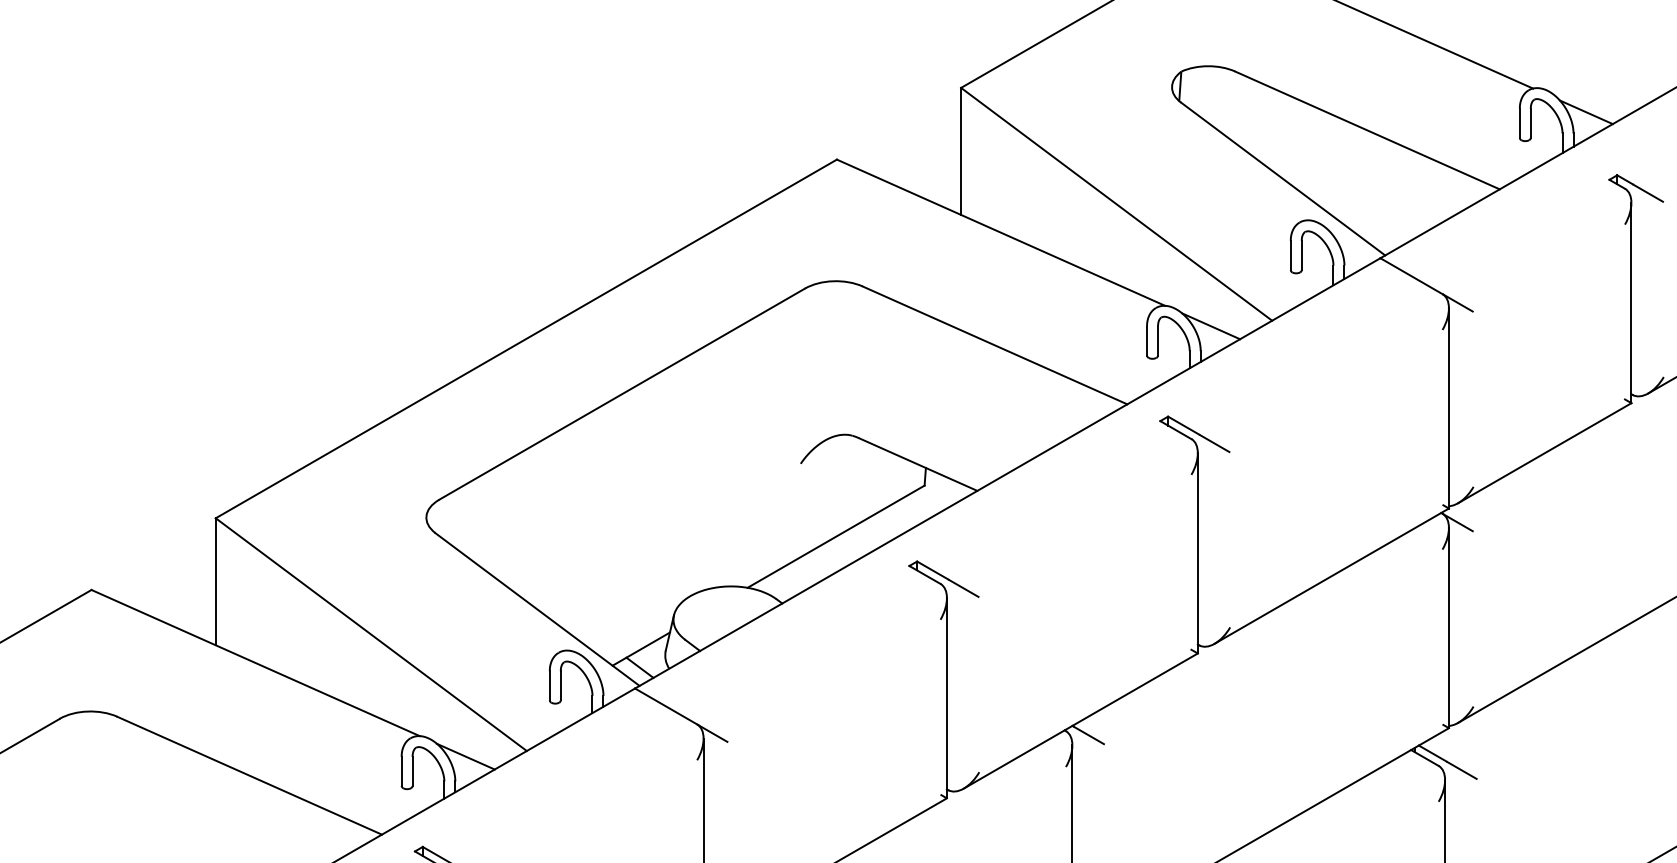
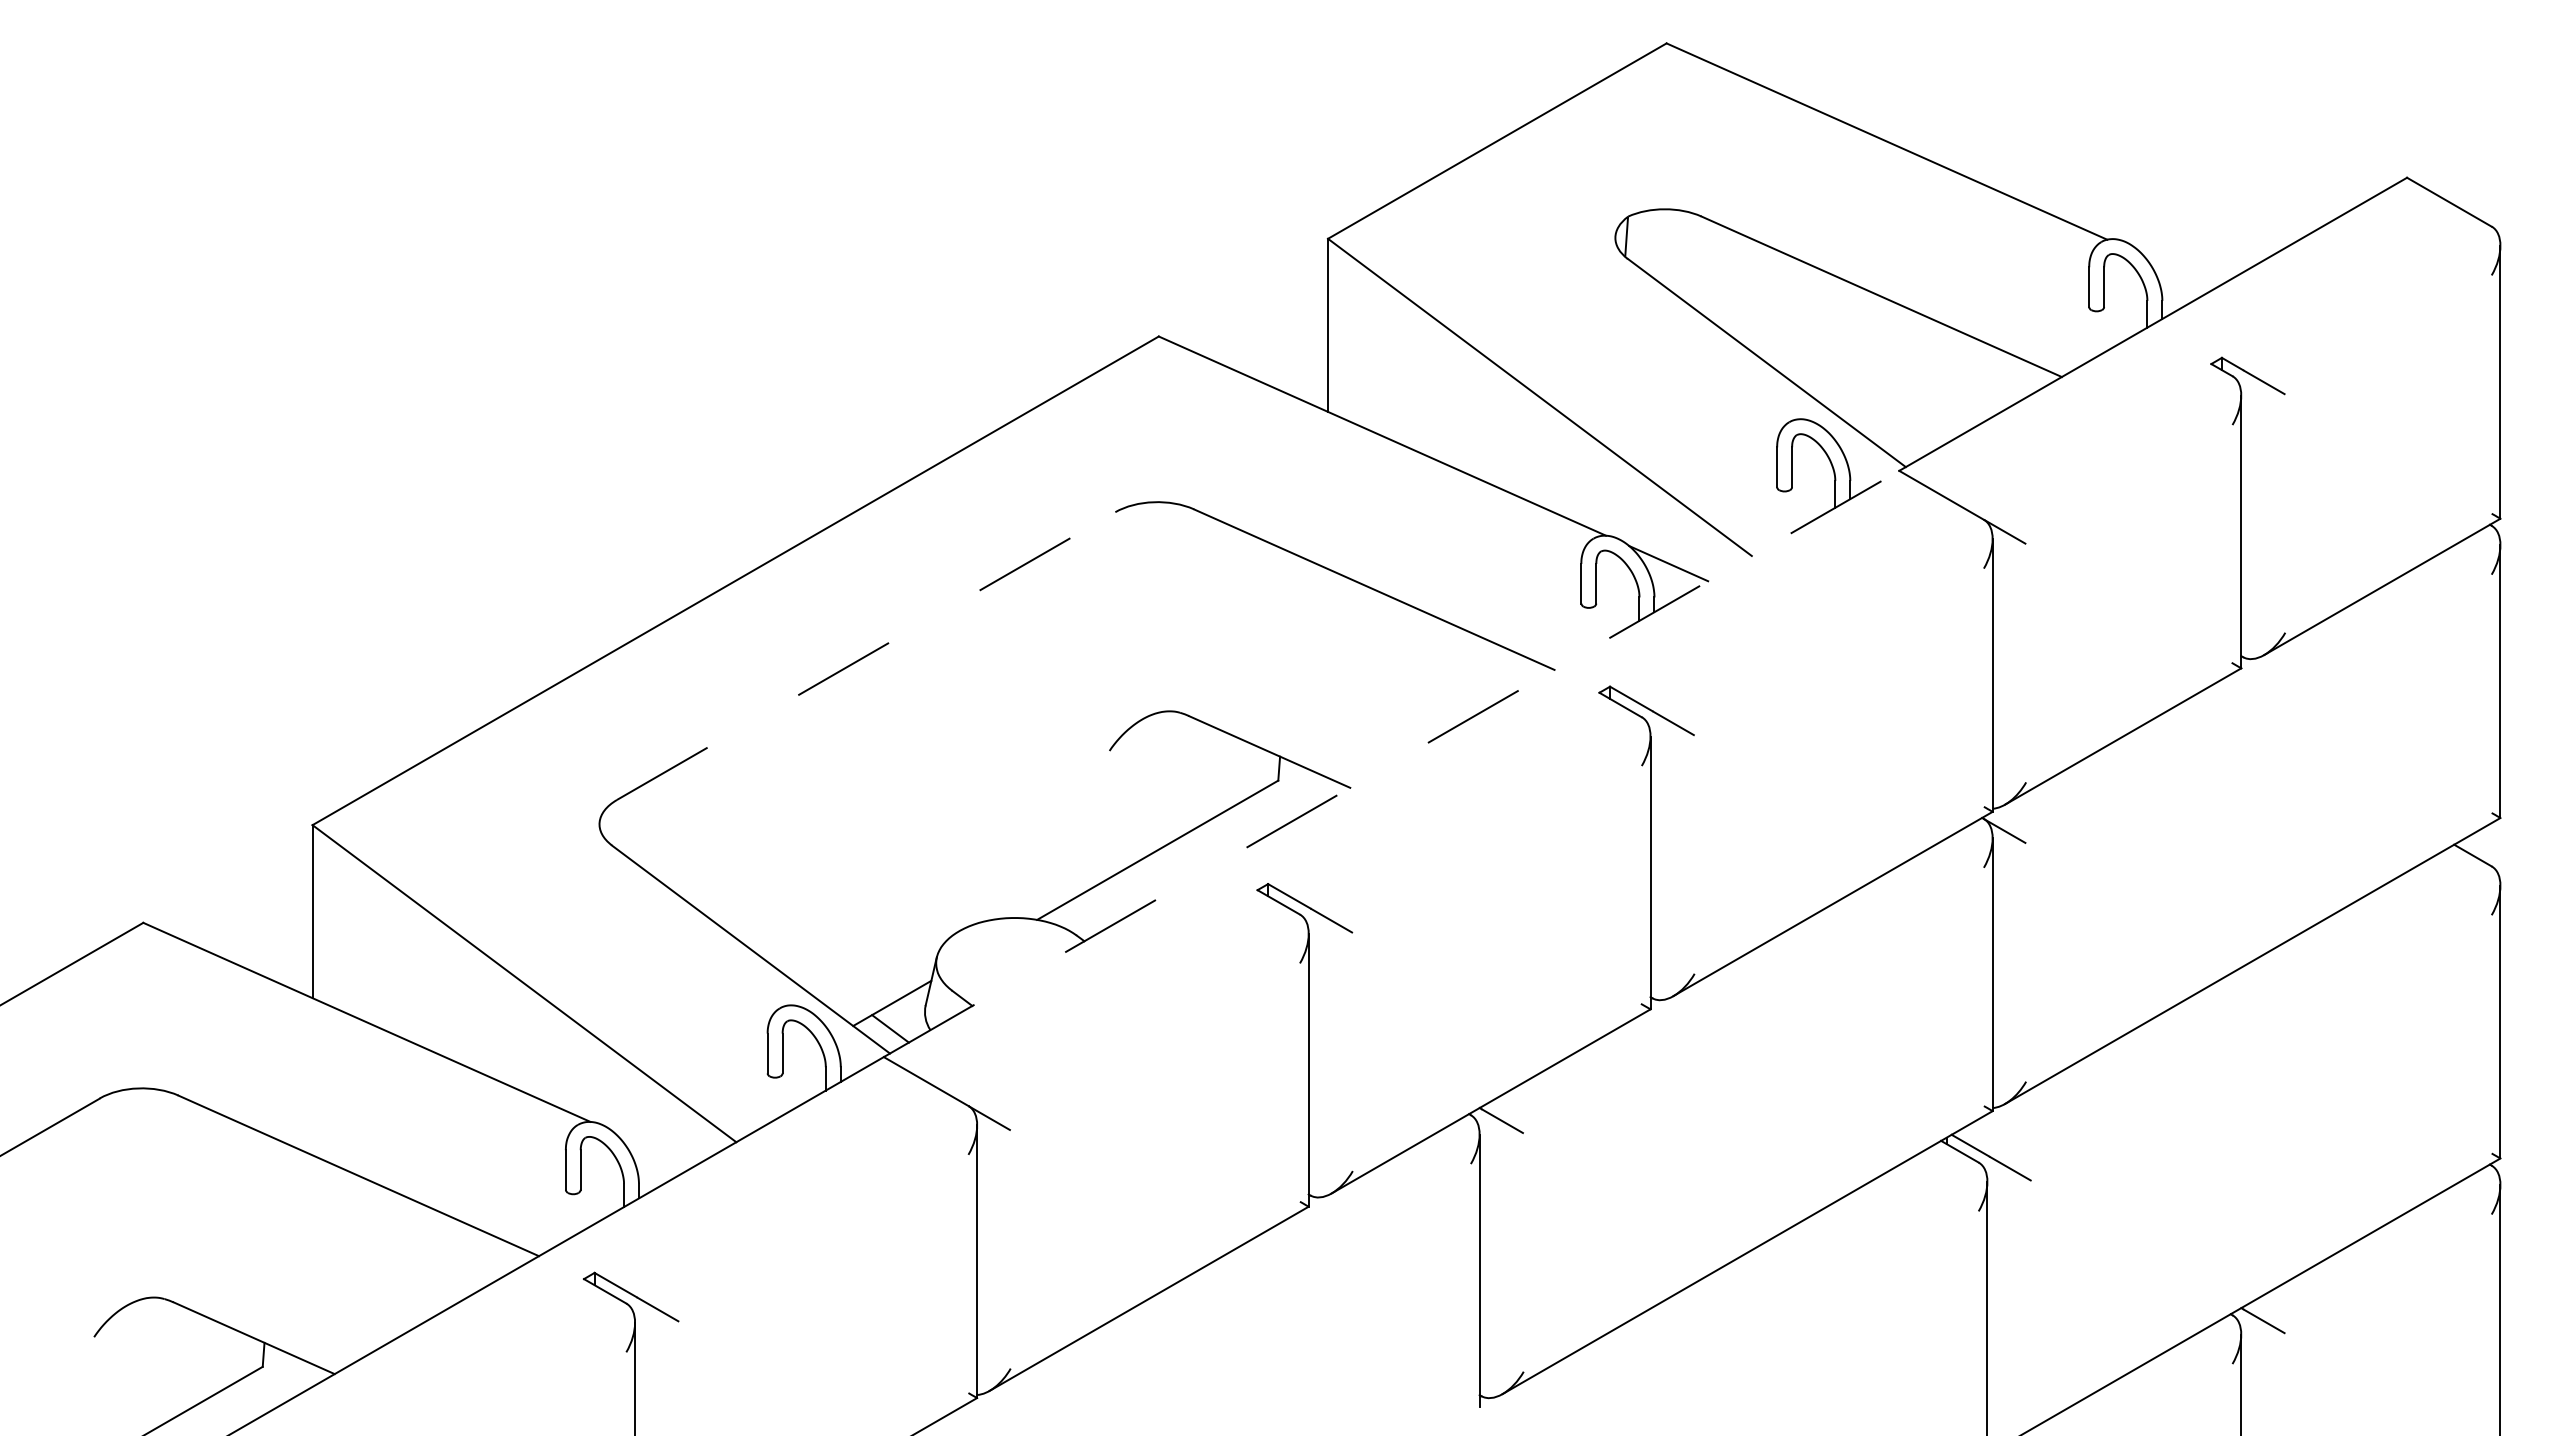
line: (1586, 111) -> (2179, 271), removed
line: (622, 394) -> (866, 656), solid -> dashed
line: (1007, 473) -> (1391, 763), solid -> dashed
line: (465, 756) -> (652, 1149), removed

